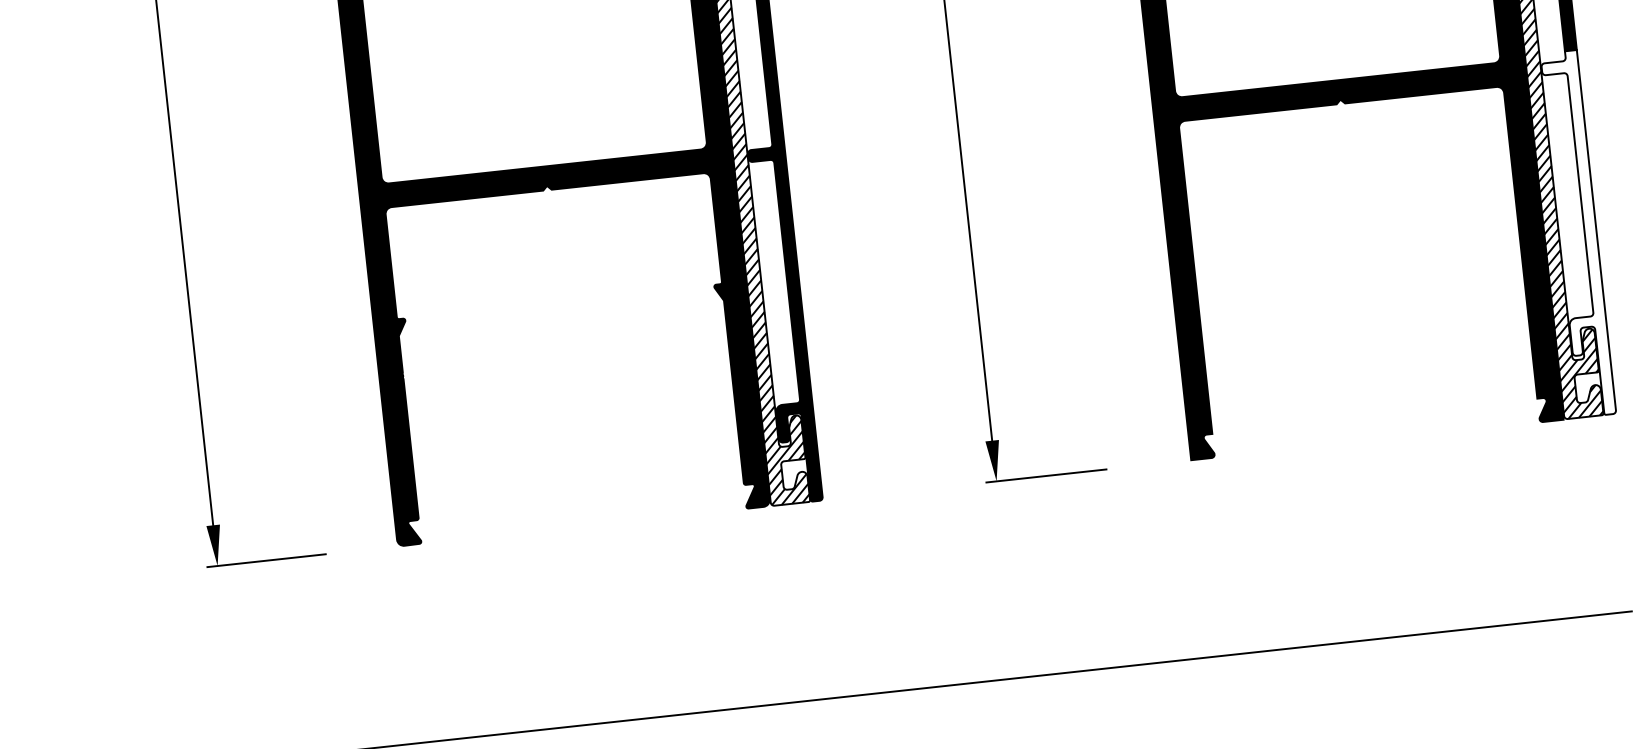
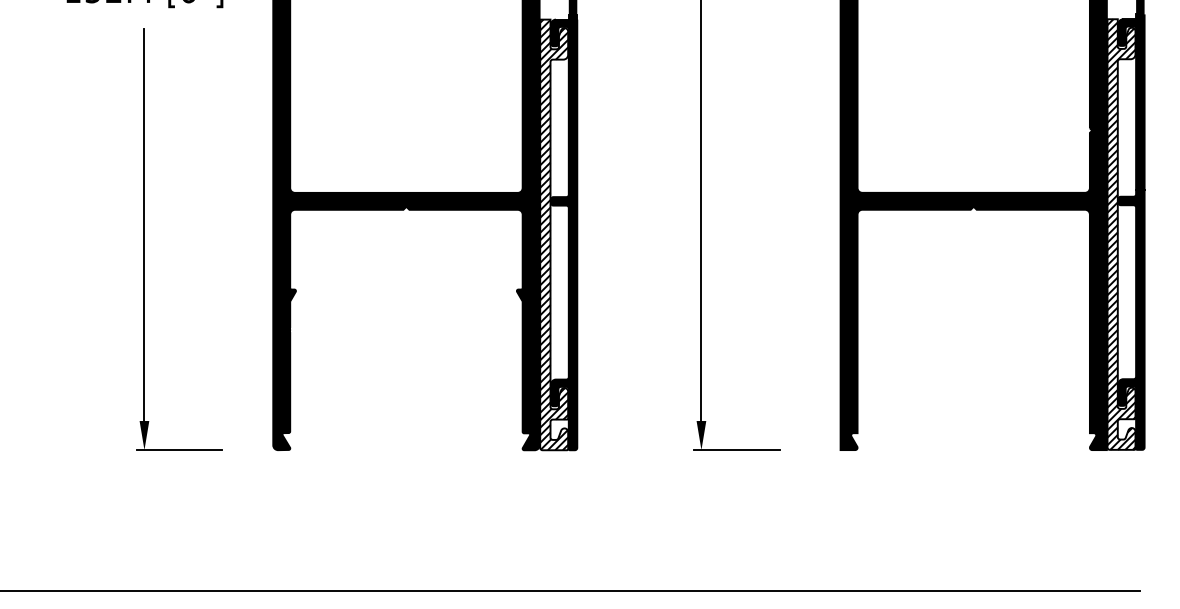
fill: (1578, 233) -> (1131, 319), added

